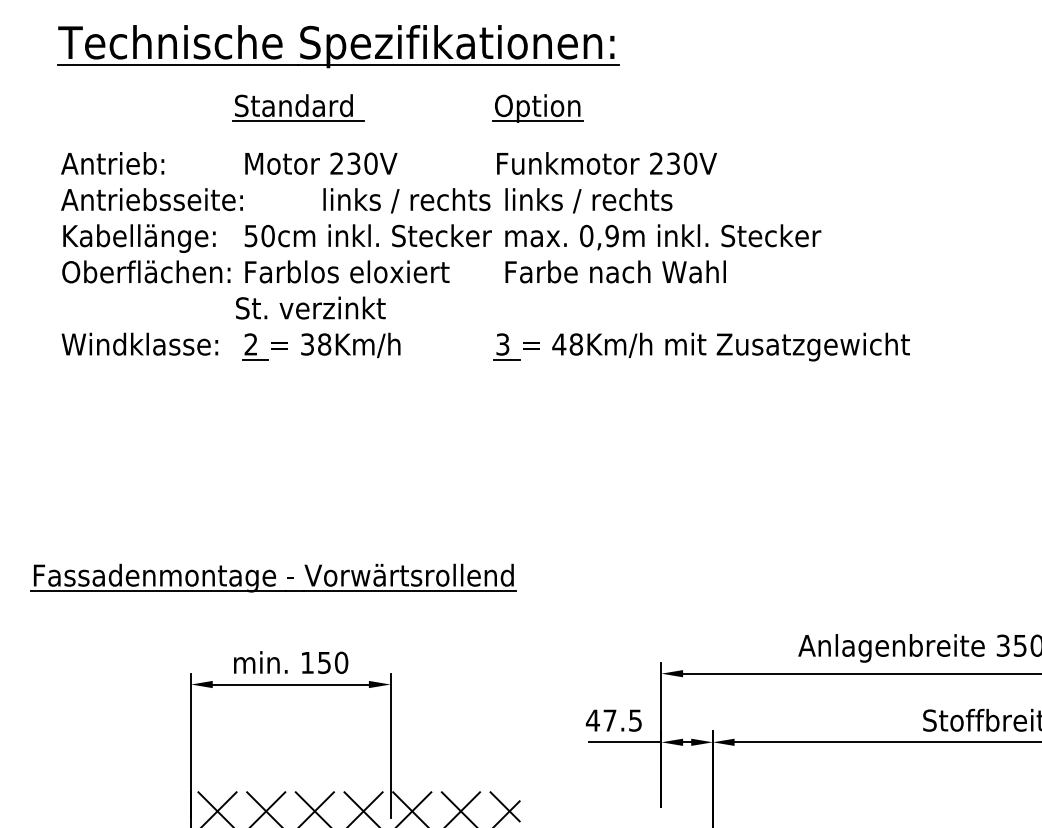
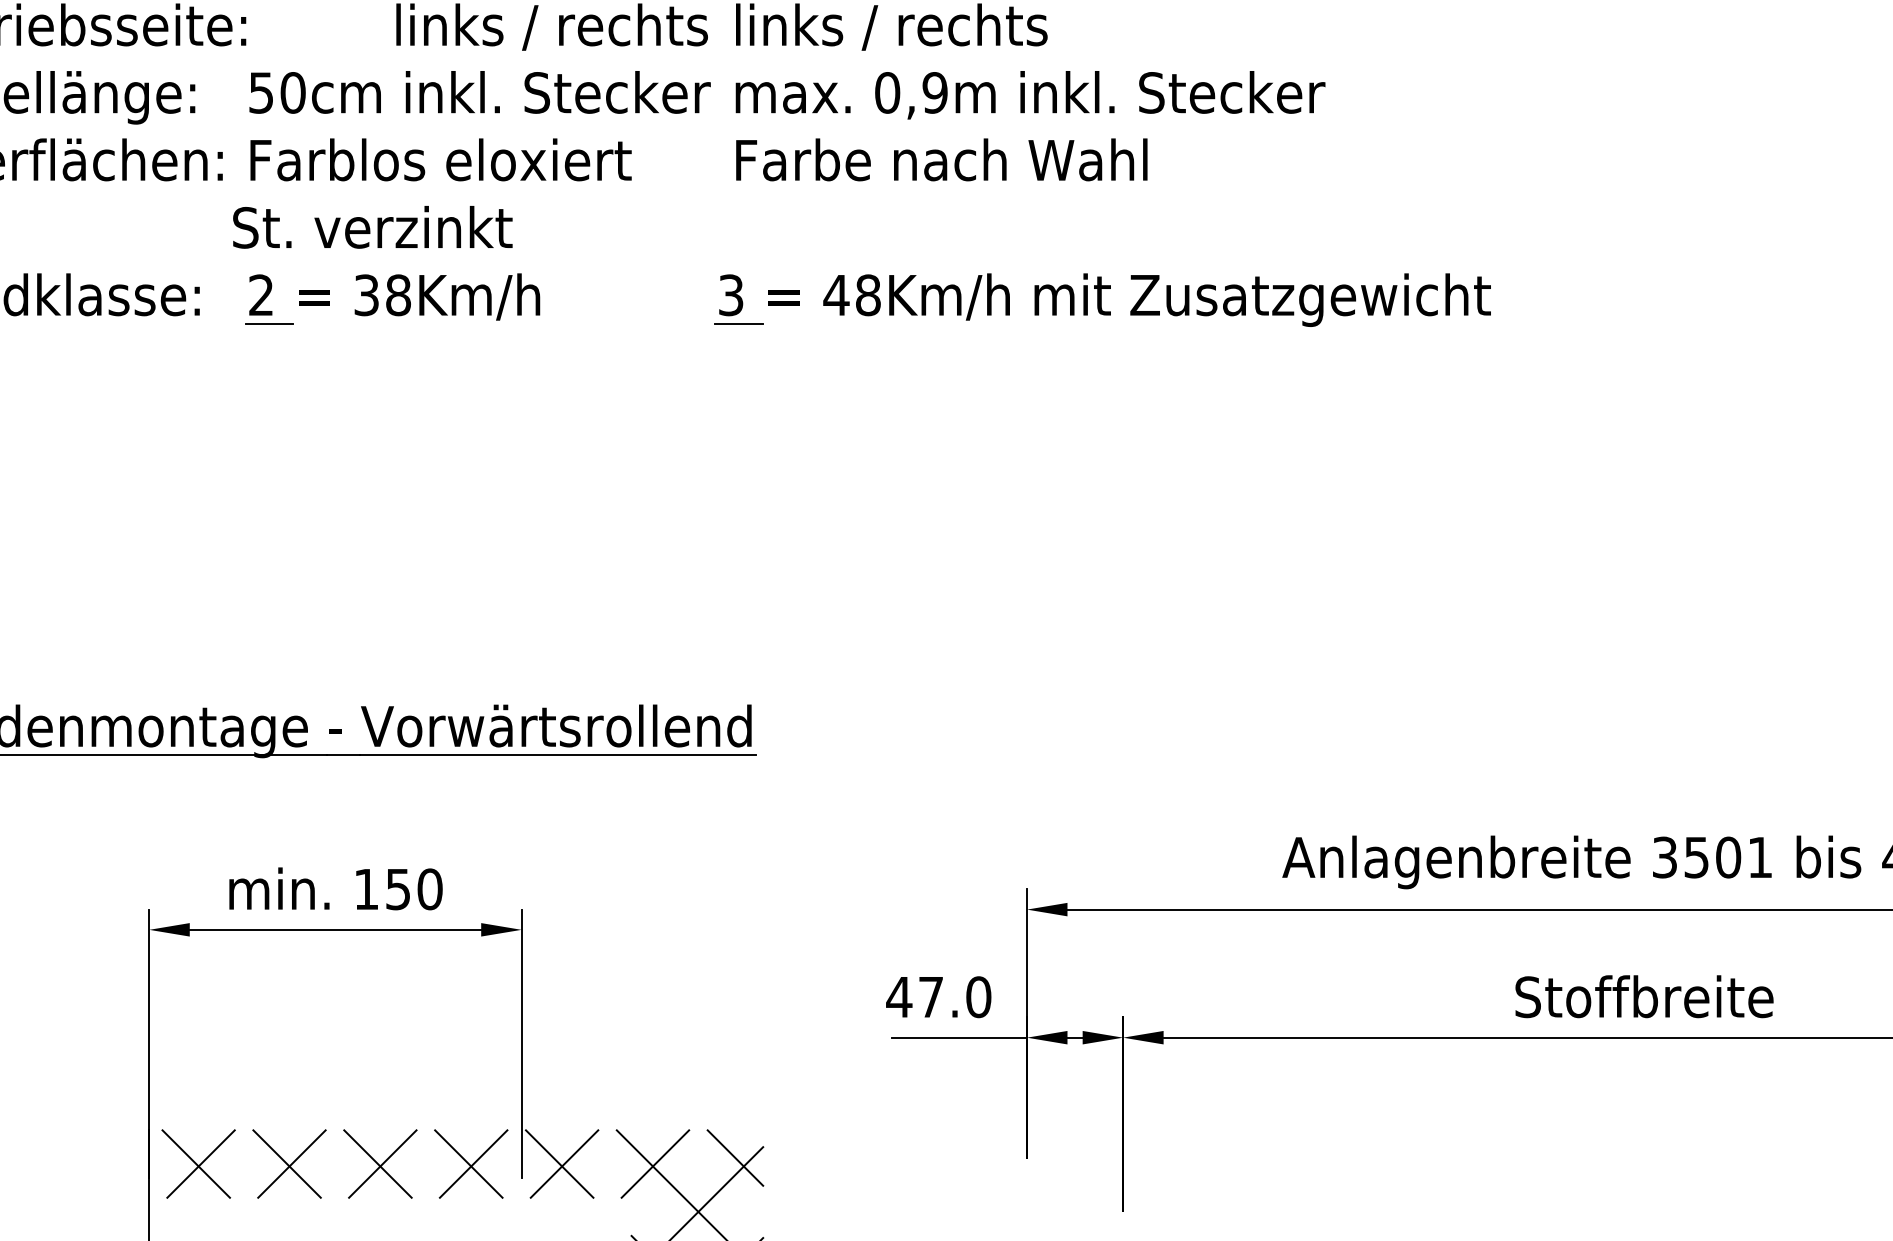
text: (635, 720) -> (978, 996), 47.5 -> 47.0

